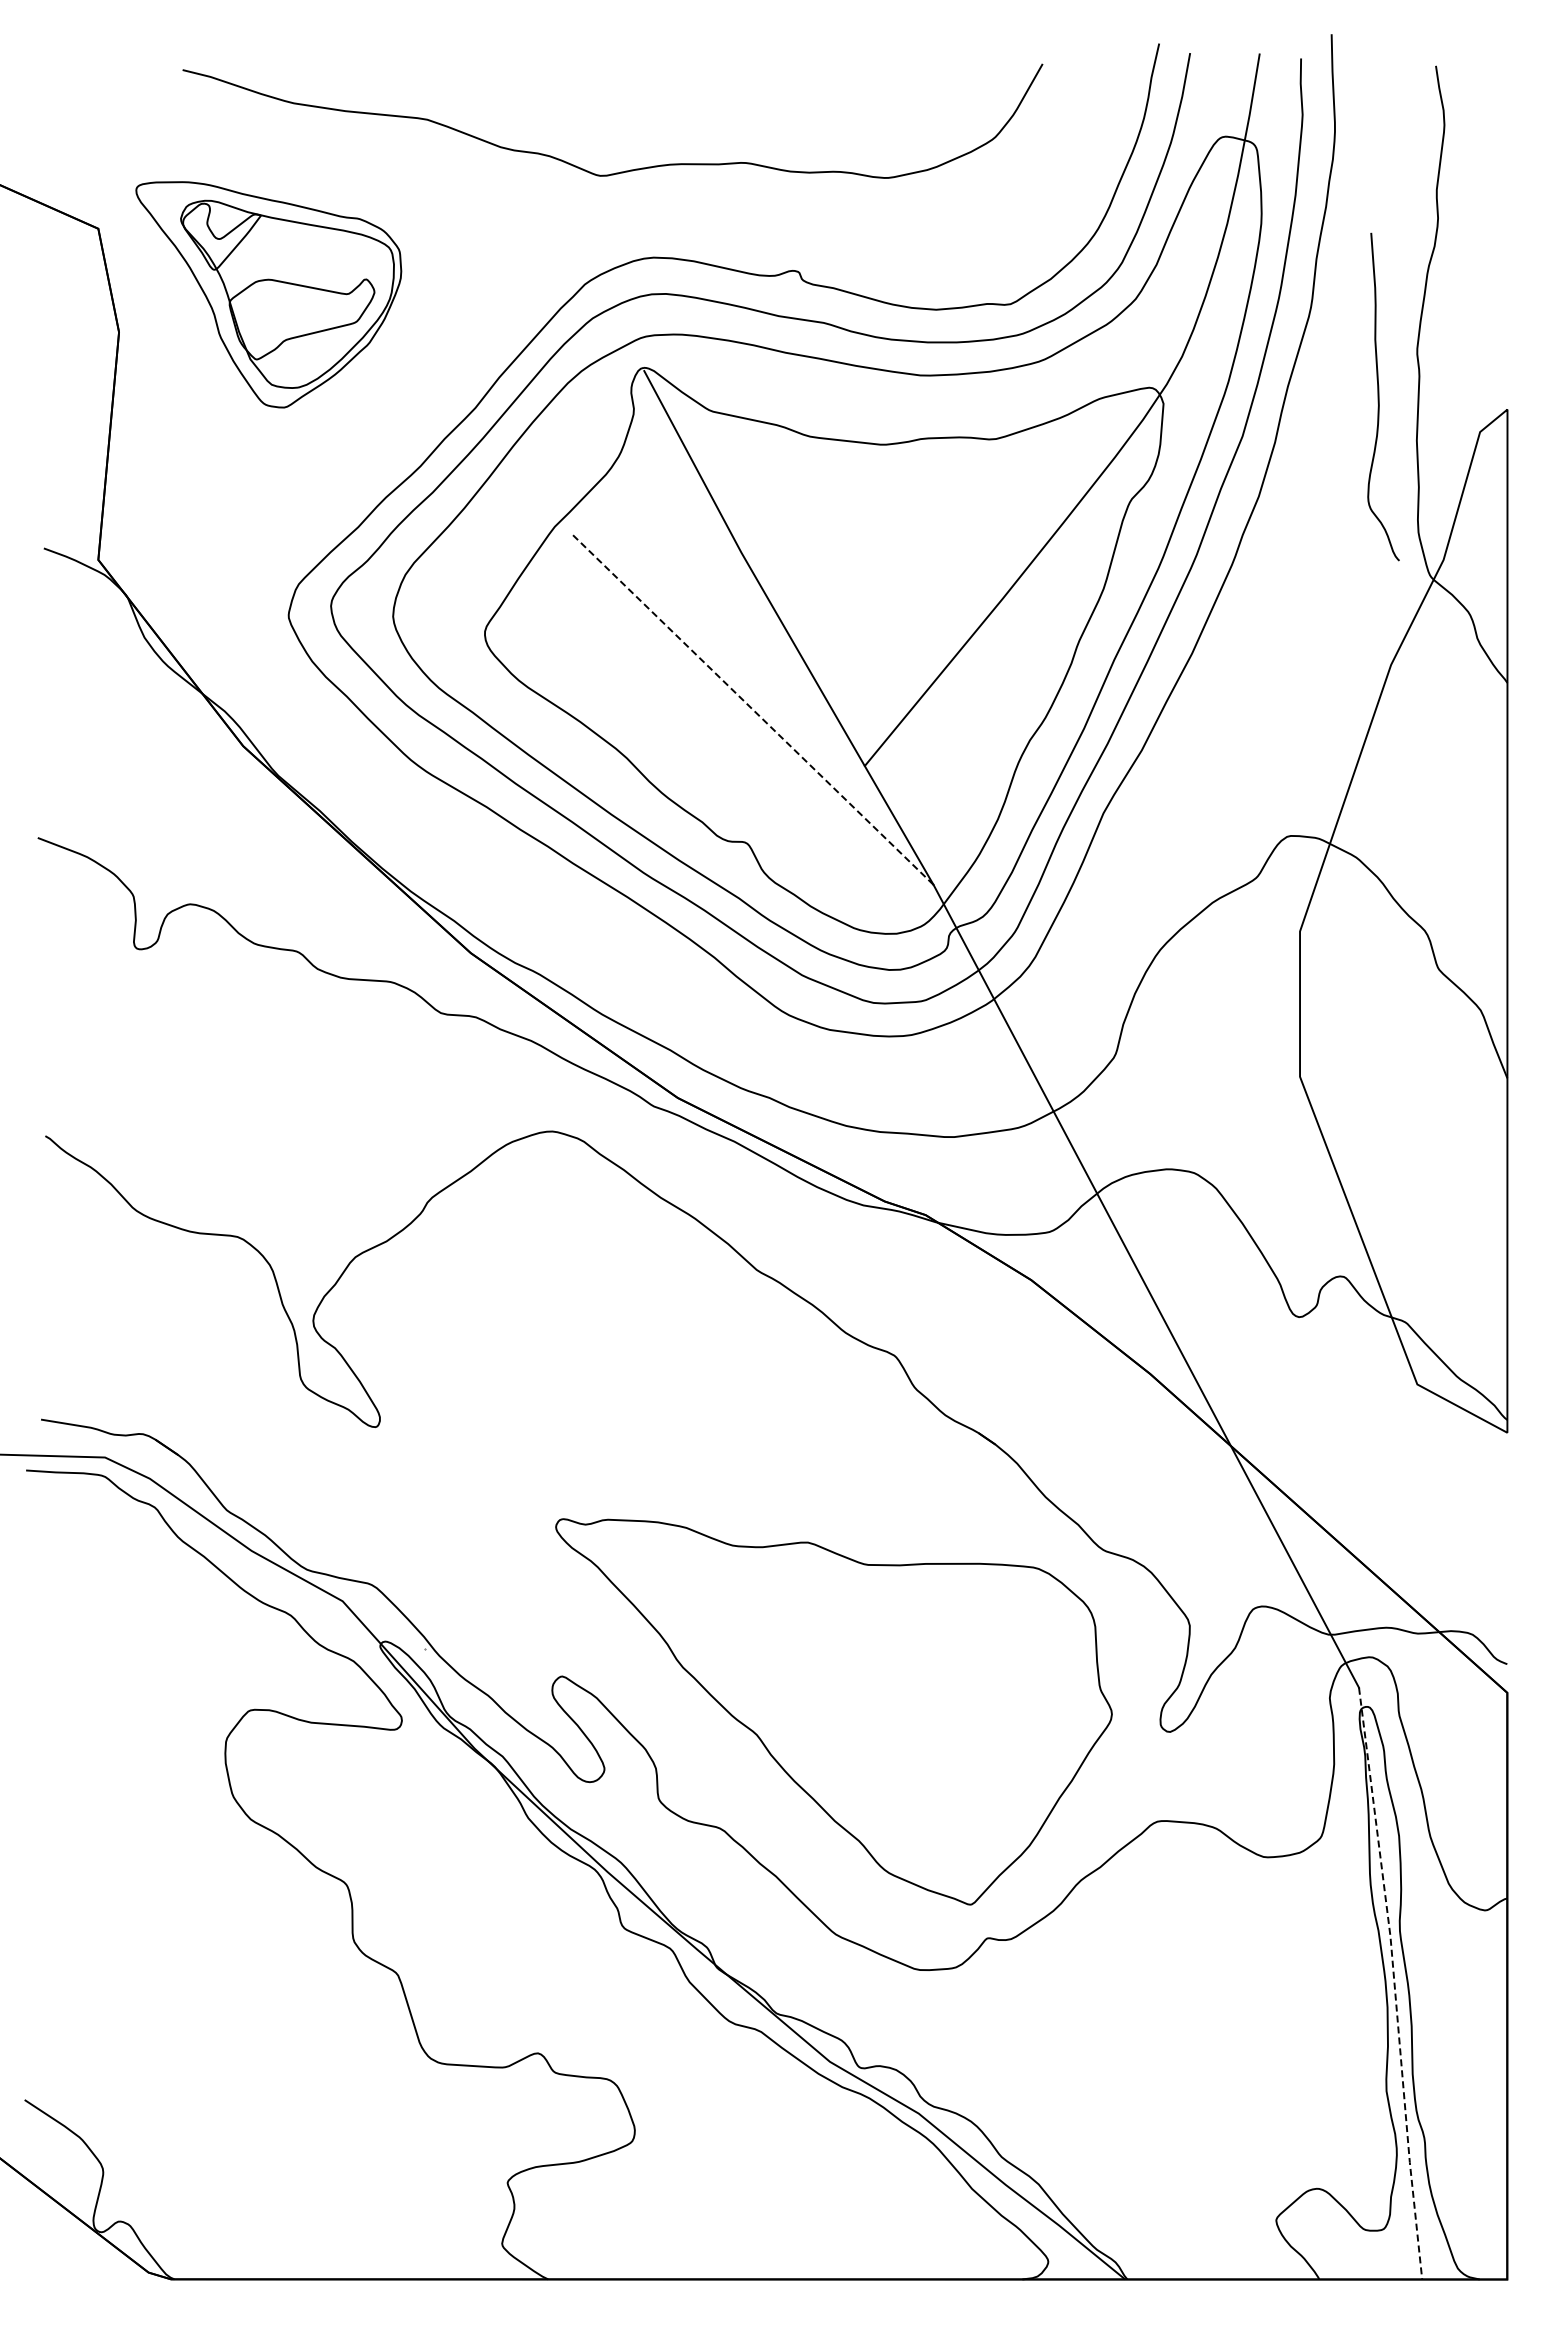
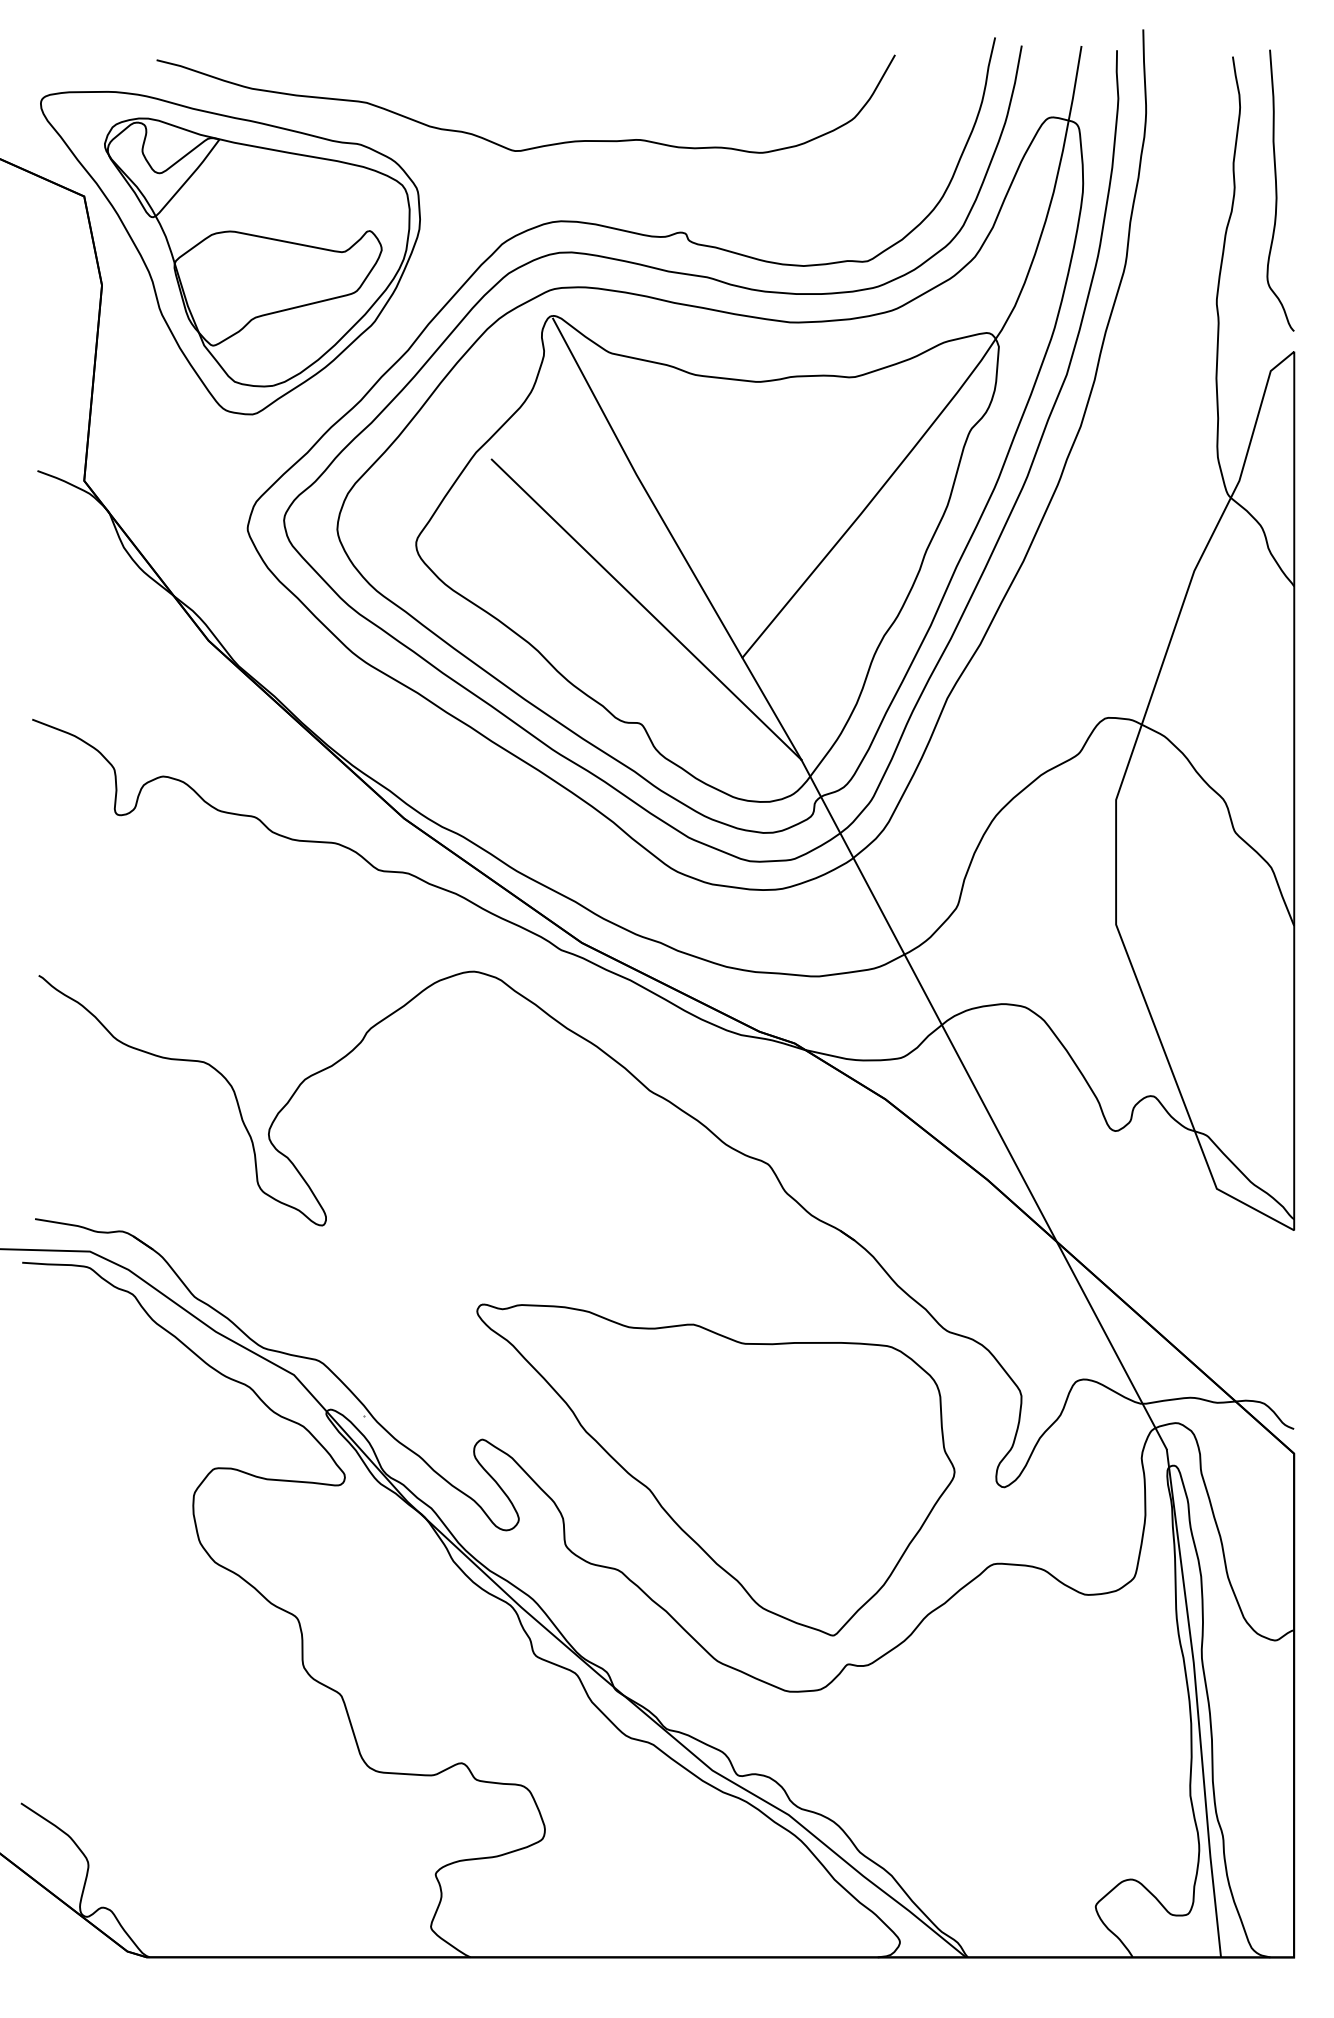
part: (268, 294) -> (230, 252), size x1.67
curve: (1379, 396) -> (1277, 190), moved
line: (753, 710) -> (646, 610), dashed -> solid
line: (1394, 1983) -> (1197, 1703), dashed -> solid

